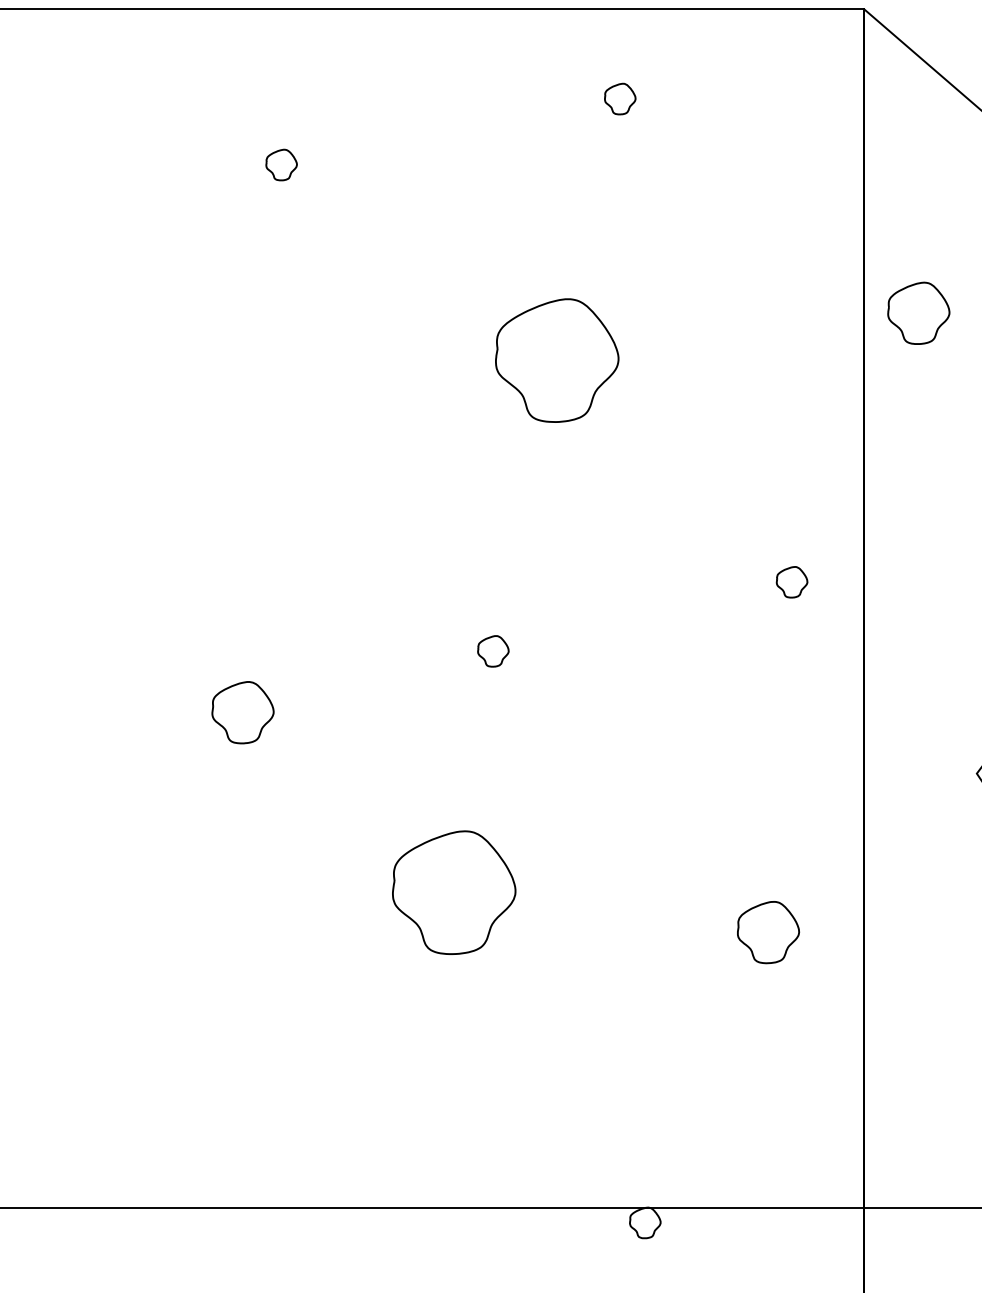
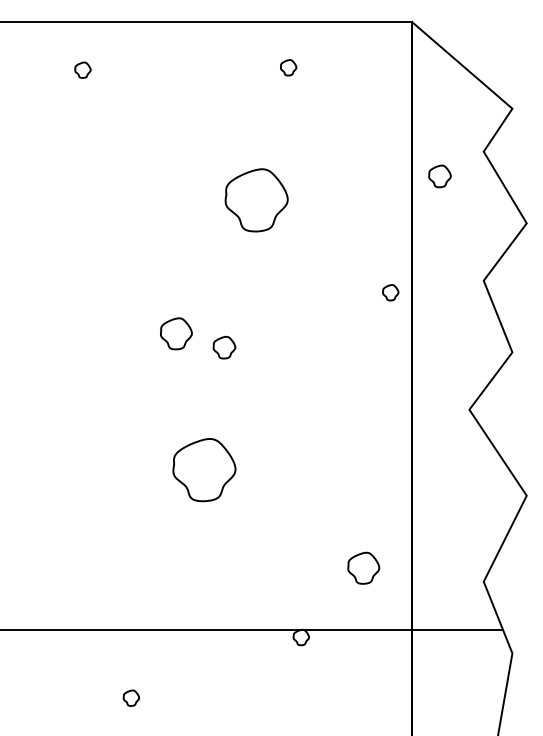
part: (280, 163) -> (82, 69), moved
part: (917, 313) -> (439, 176), size x0.7
part: (791, 581) -> (390, 292), moved
part: (491, 650) -> (223, 347), size x1.4
part: (243, 711) -> (176, 333), moved
part: (767, 930) -> (363, 567), moved

